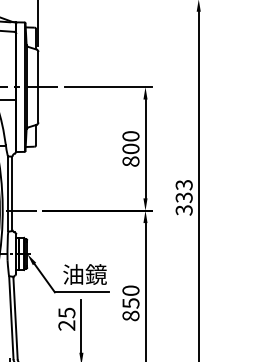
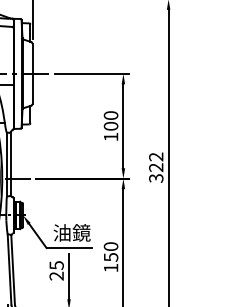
text: (130, 161) -> (110, 136), 800 -> 100
text: (184, 191) -> (156, 162), 333 -> 322
text: (130, 315) -> (110, 267), 850 -> 150

